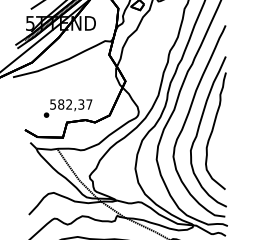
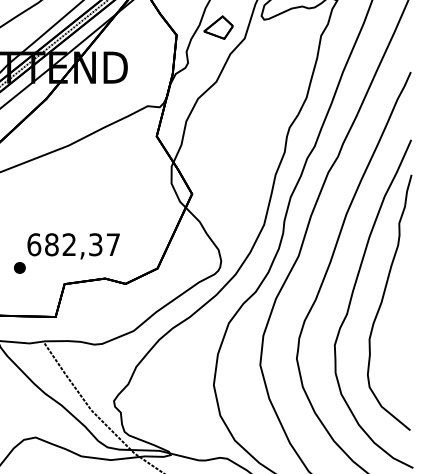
text: (53, 104) -> (35, 244), 582,37 -> 682,37

